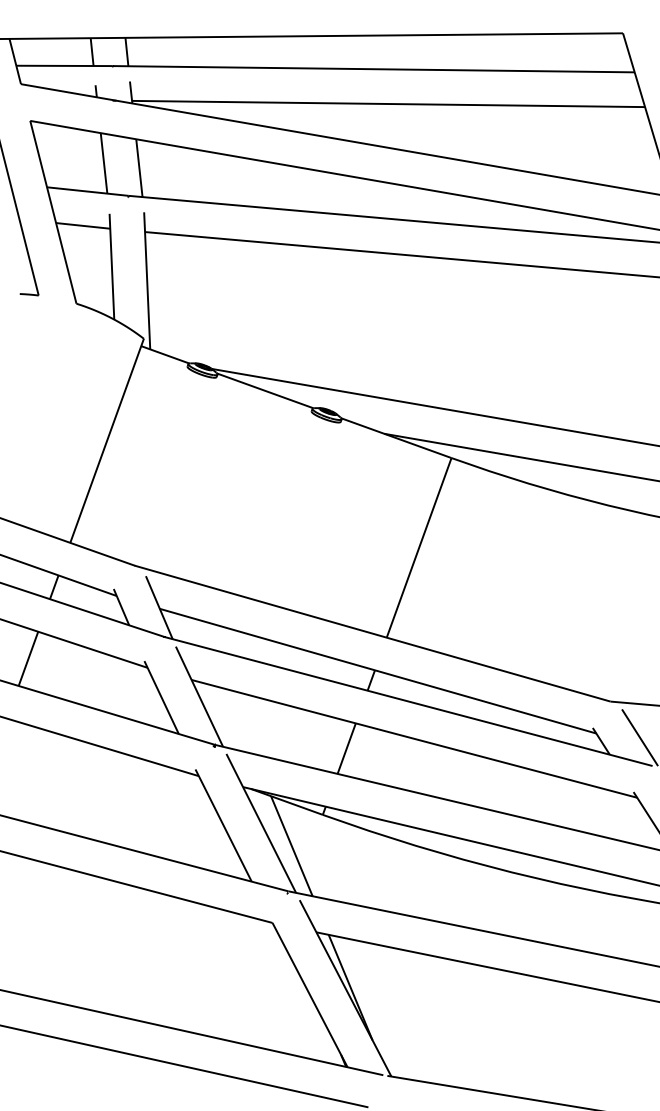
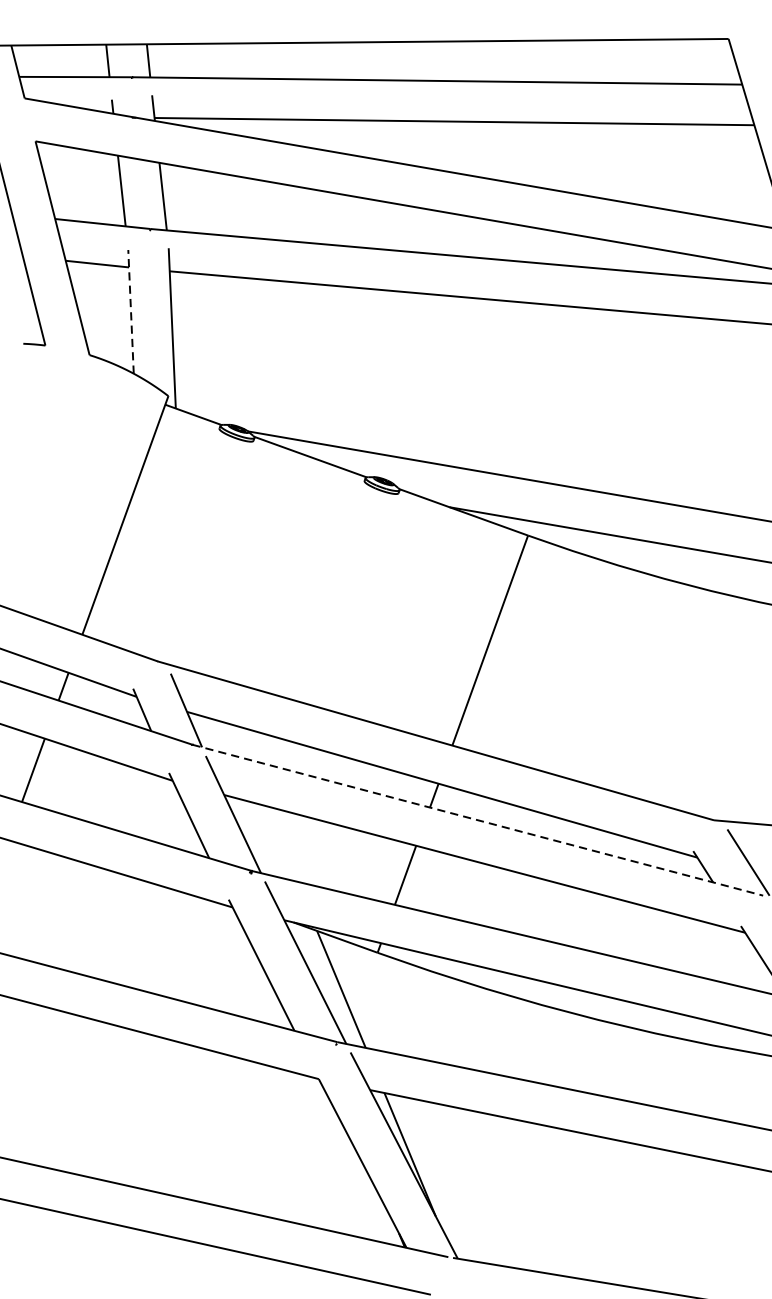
line: (111, 266) -> (130, 311), solid -> dashed
line: (409, 701) -> (478, 820), solid -> dashed

